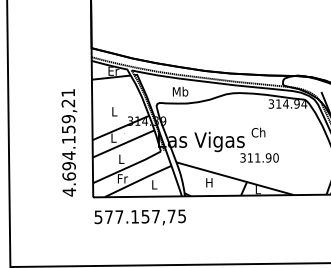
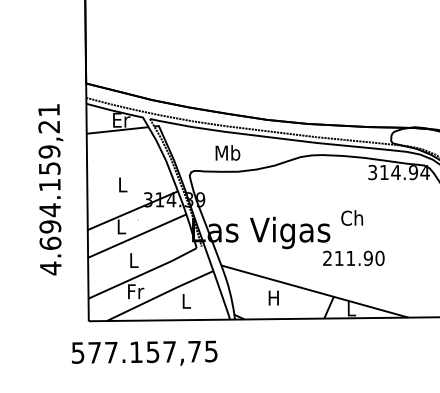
text: (69, 142) -> (50, 189), moved
text: (242, 157) -> (326, 257), 311.90 -> 211.90
text: (139, 217) -> (143, 353), moved

